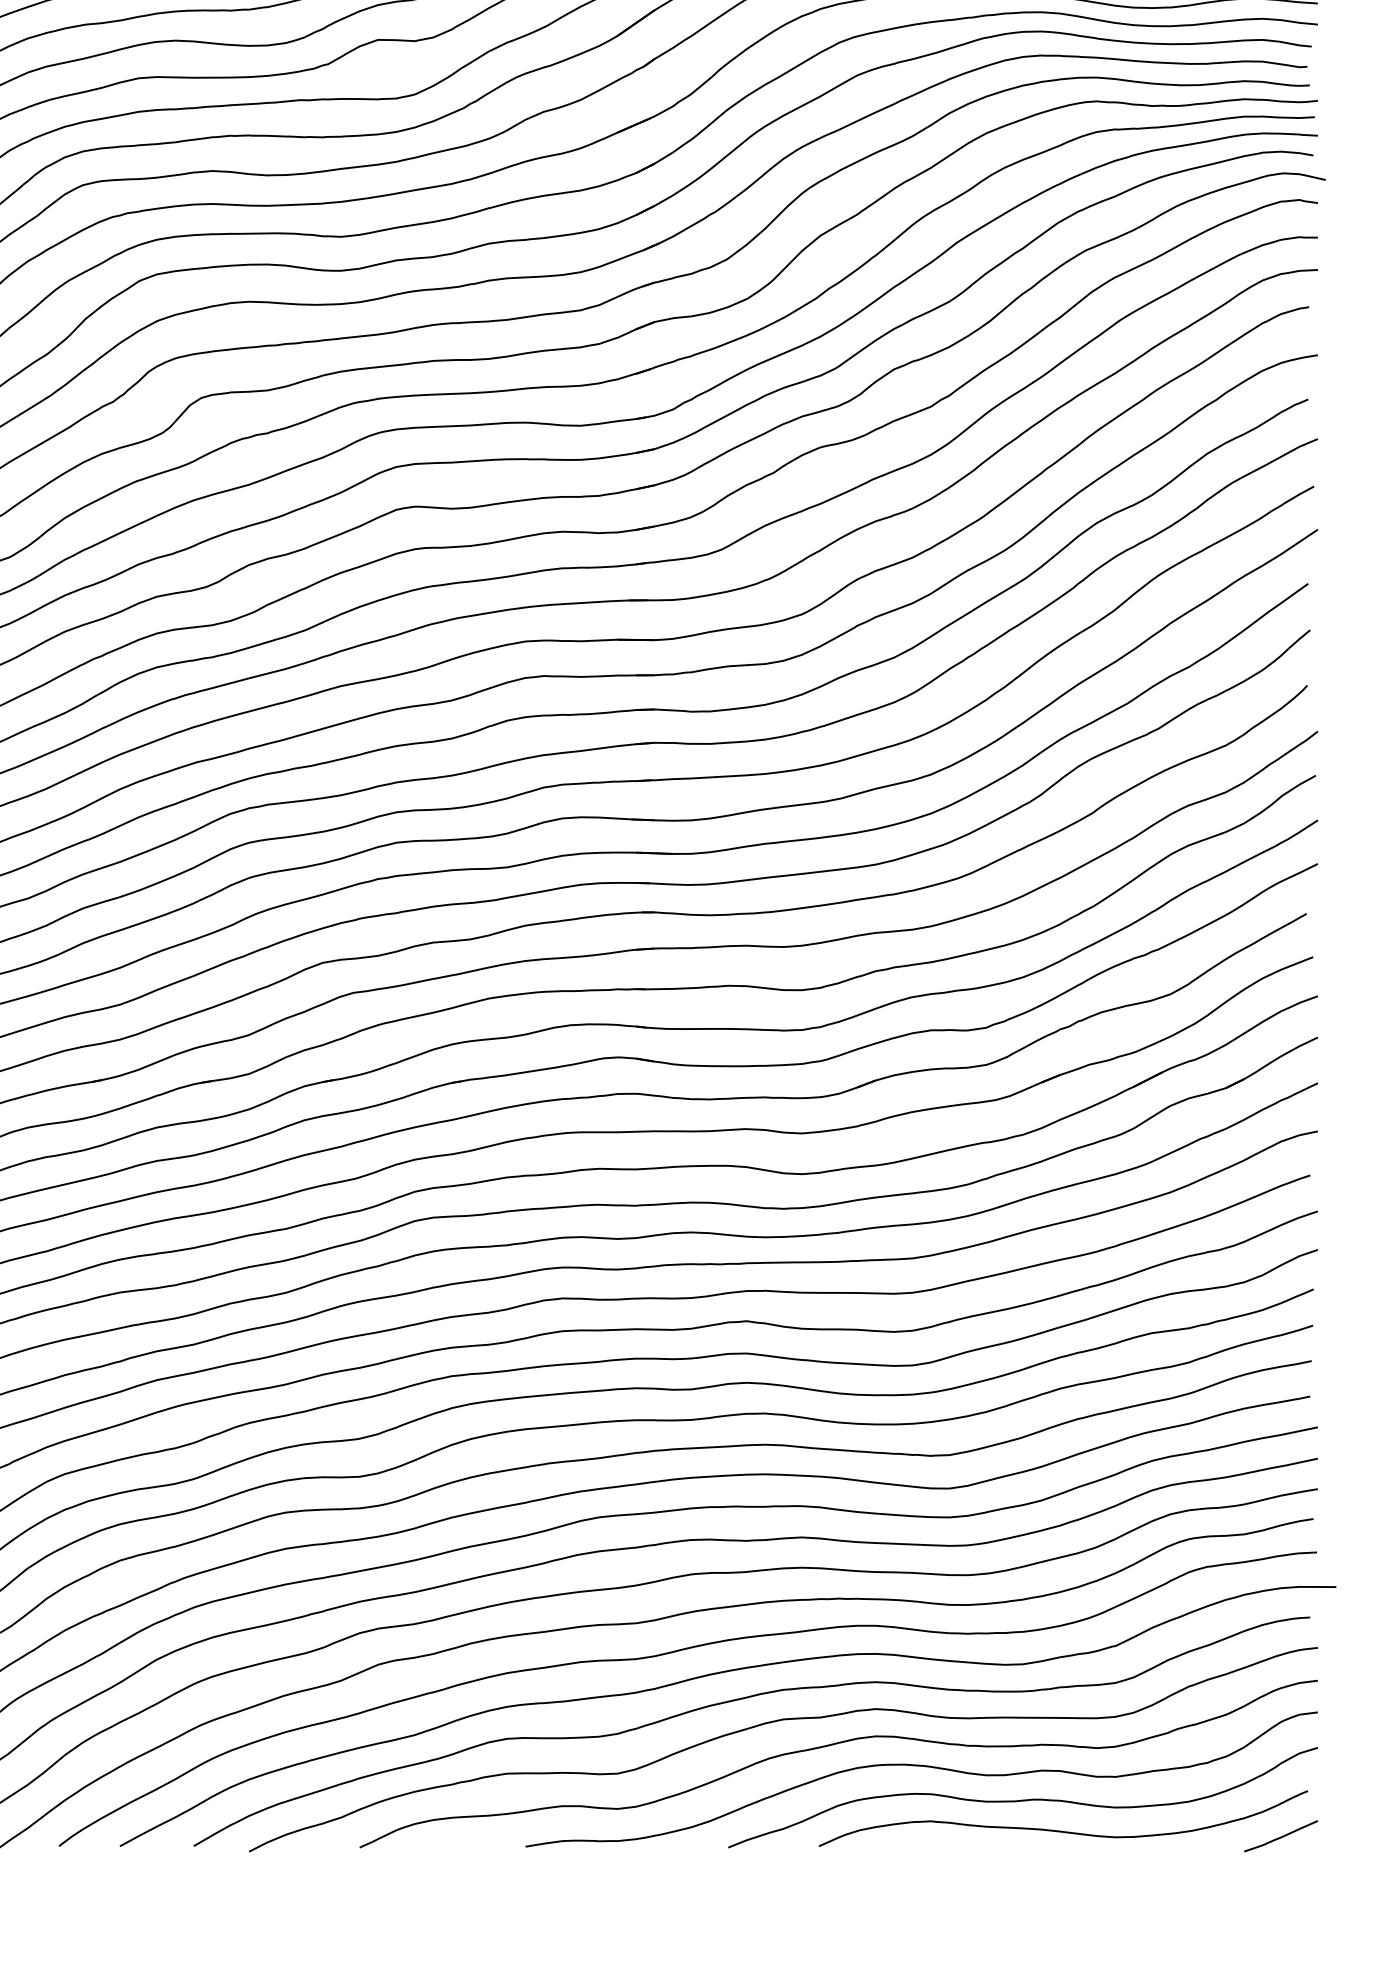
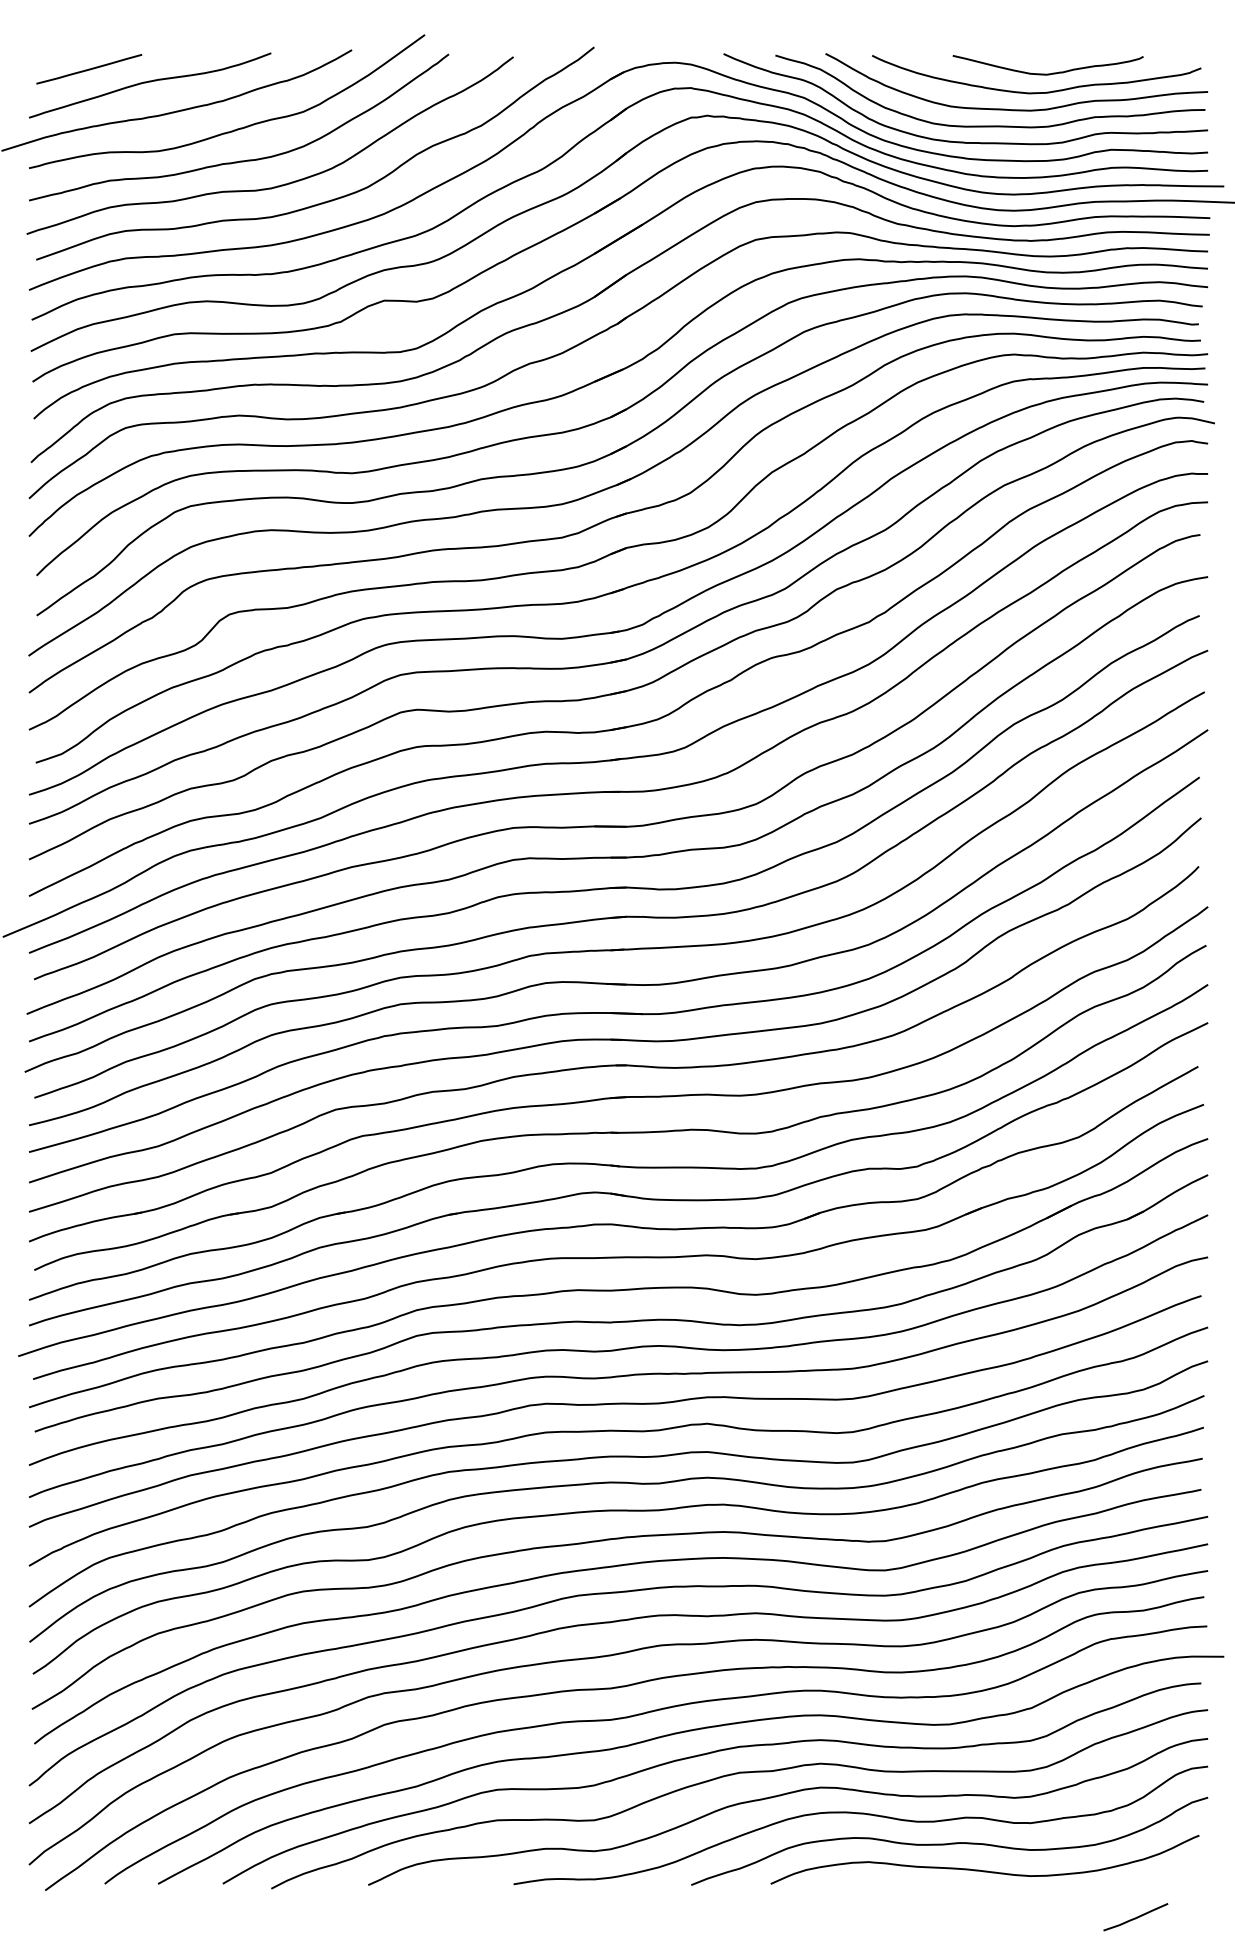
curve: (1280, 1836) -> (1135, 1917), moved

